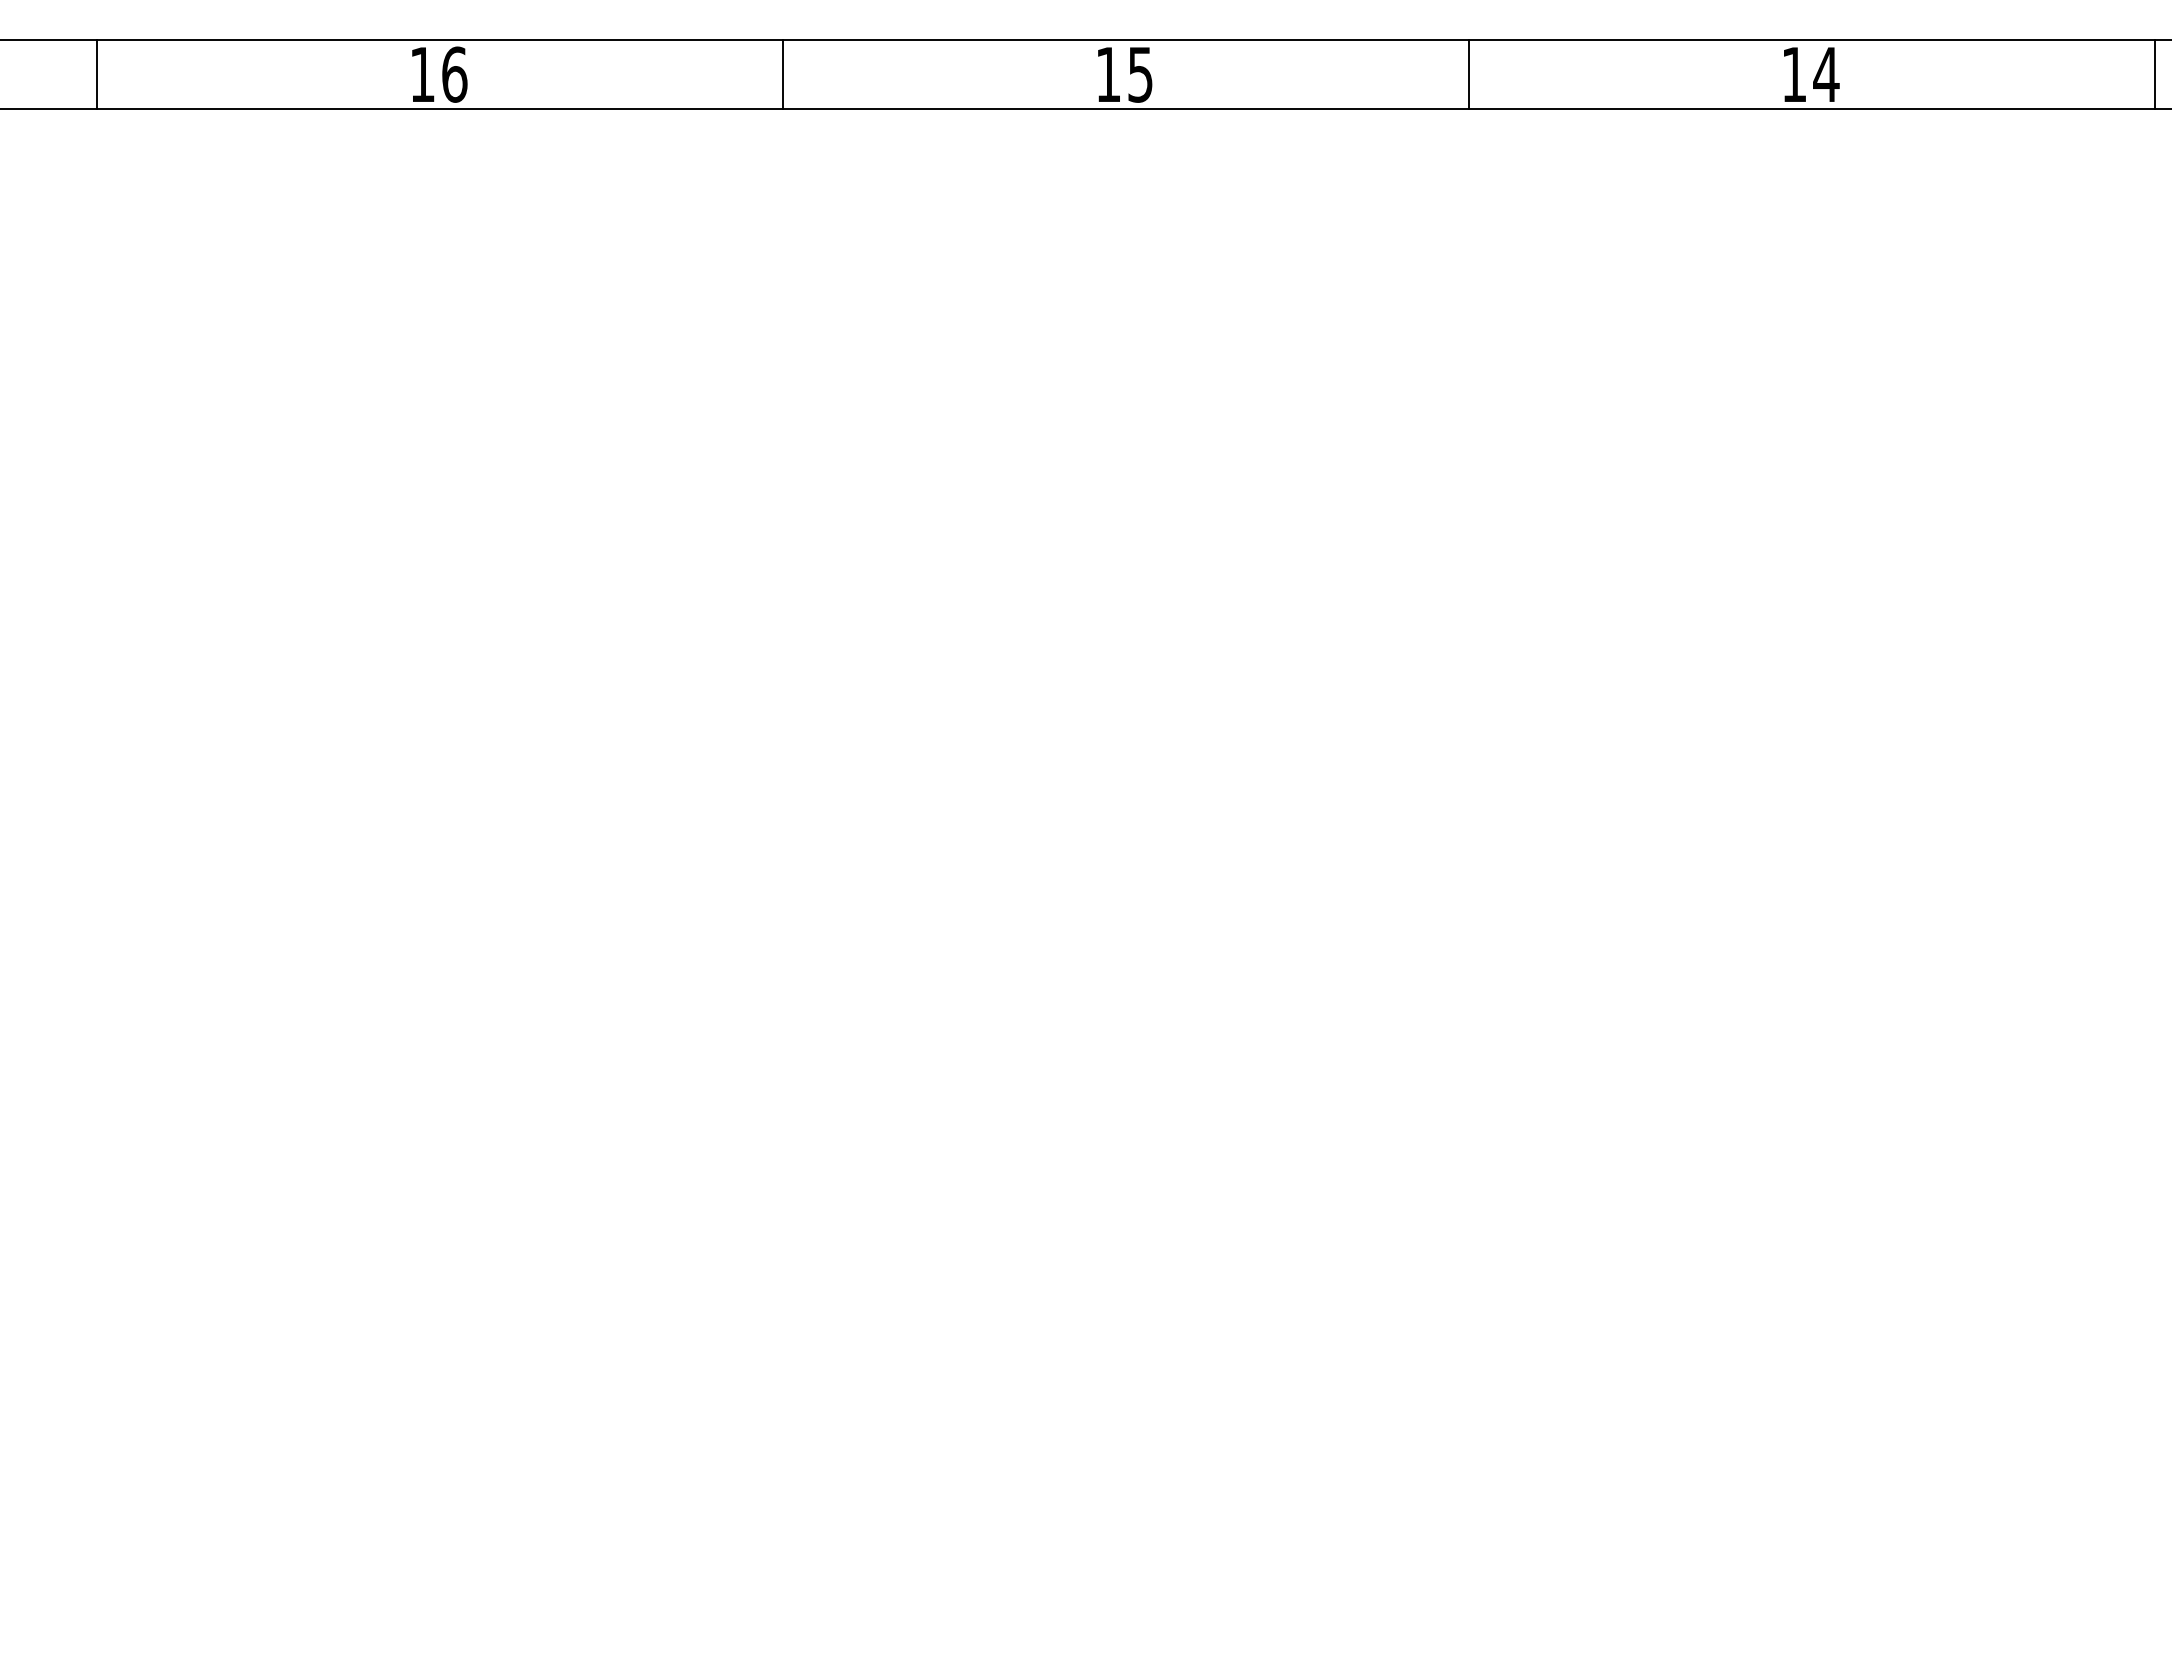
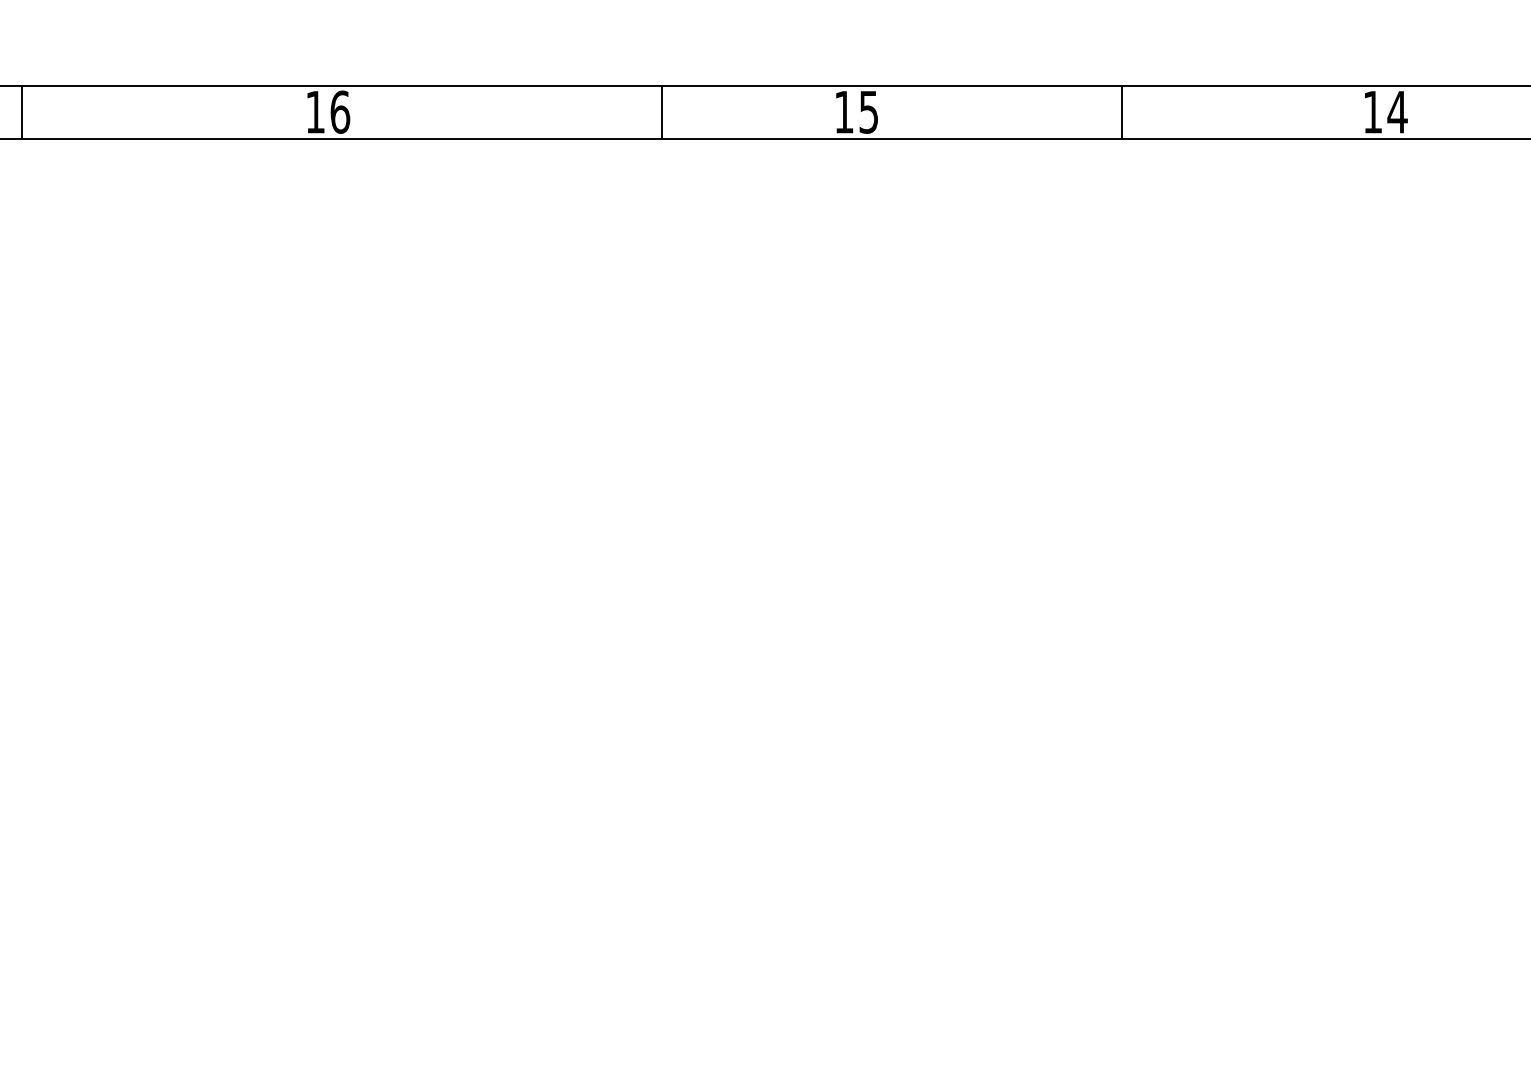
line: (96, 74) -> (21, 112), moved
line: (782, 74) -> (661, 112), moved

